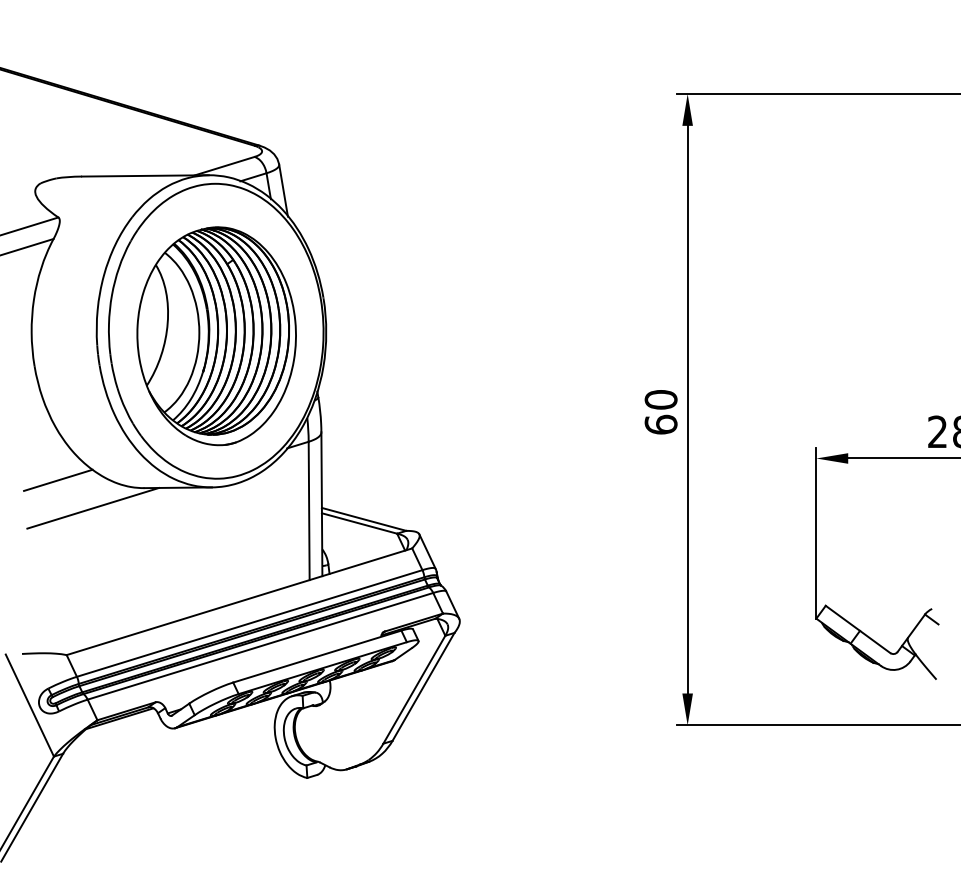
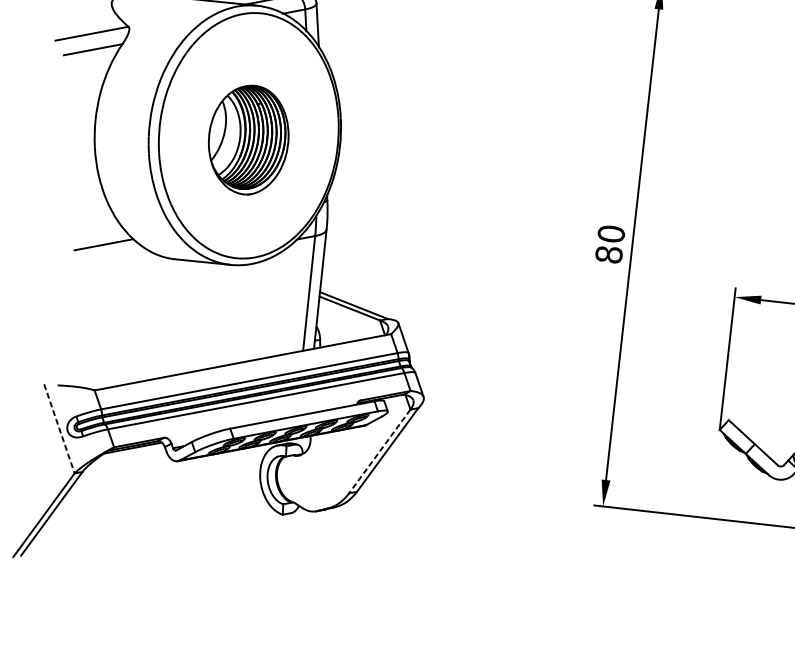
part: (216, 336) -> (248, 140), size x0.6
text: (660, 424) -> (608, 254), 60 -> 80
line: (93, 507) -> (130, 270), removed
line: (414, 690) -> (379, 452), solid -> dashed
line: (30, 706) -> (59, 429), solid -> dashed

